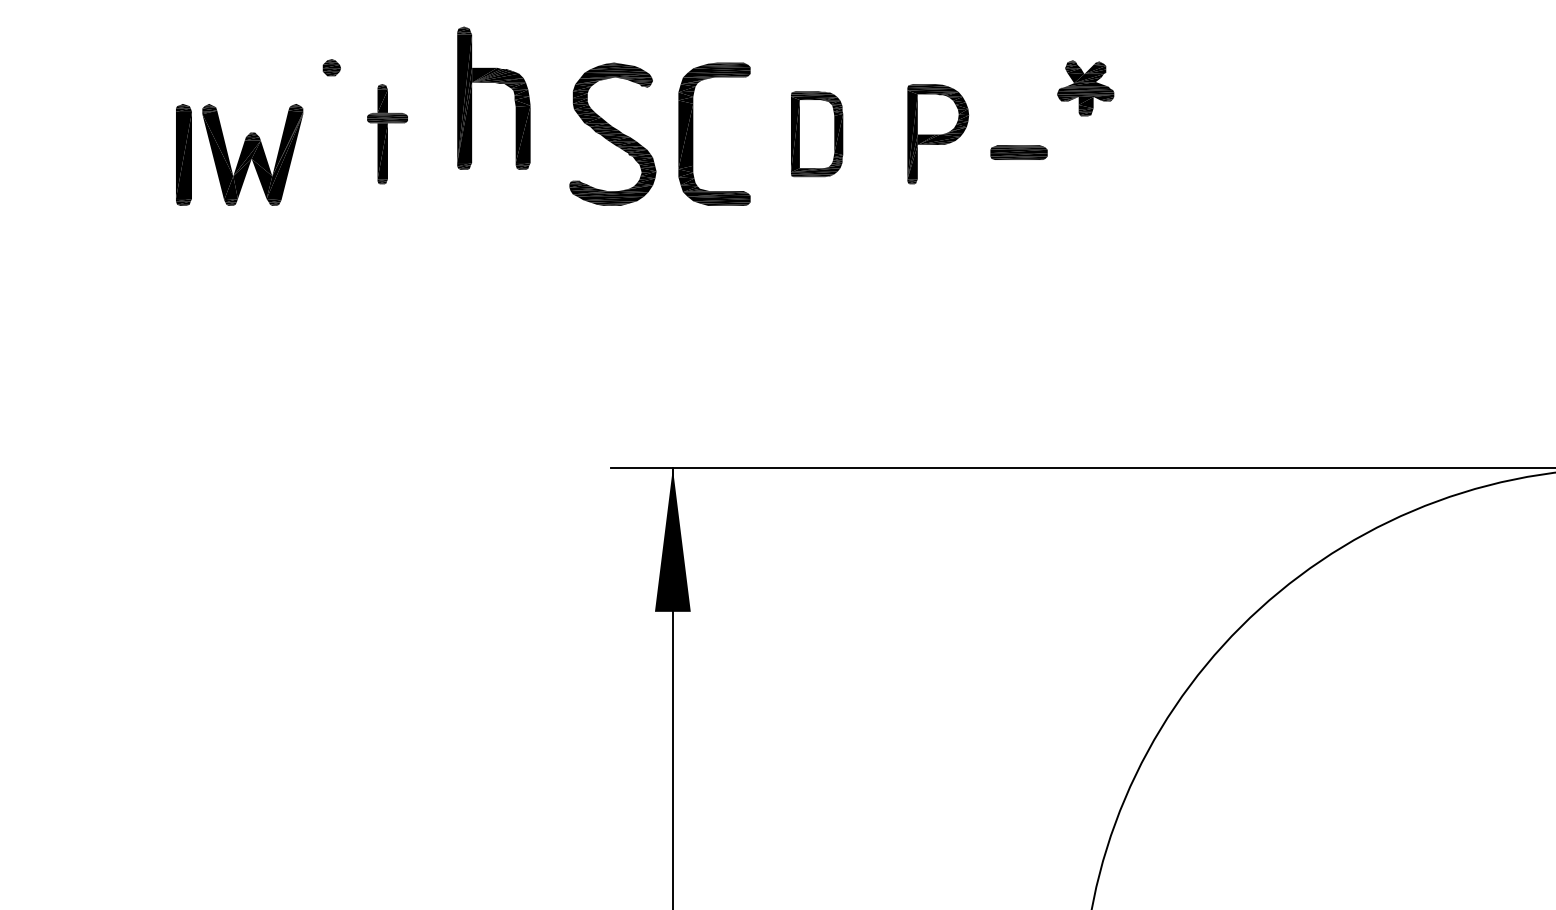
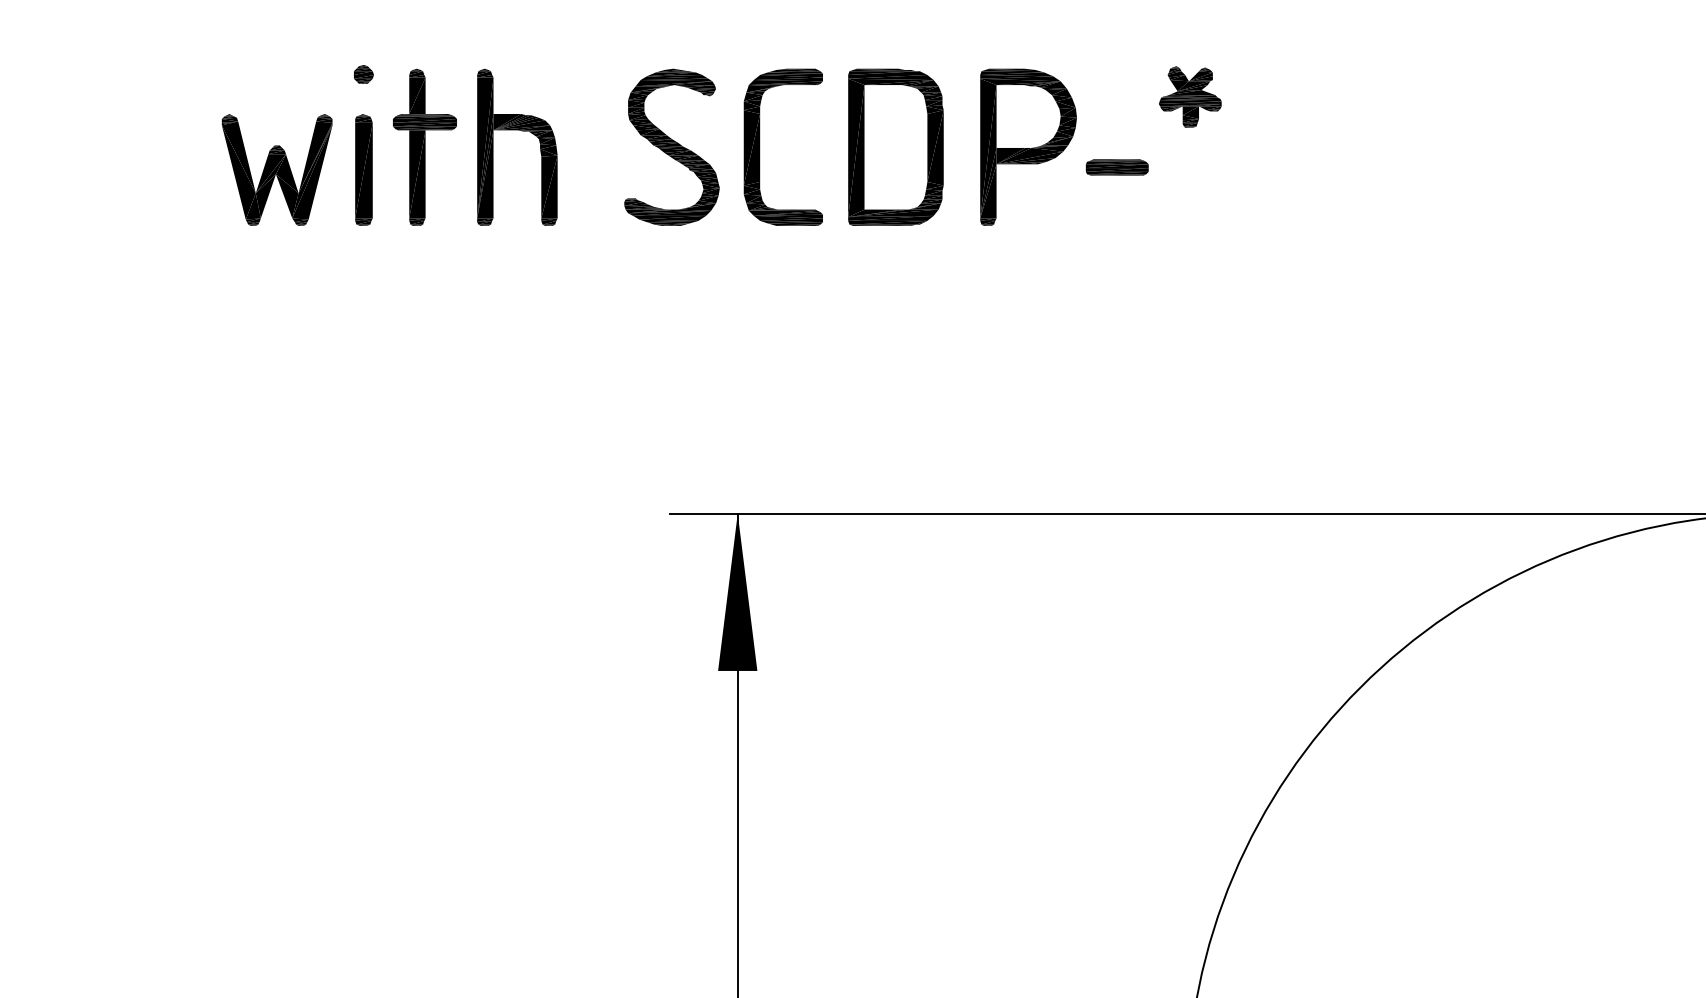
part: (496, 83) -> (520, 131), moved
part: (387, 133) -> (424, 146), size x1.43
part: (816, 133) -> (895, 146), size x1.67
part: (938, 133) -> (1028, 146), size x1.43
part: (183, 154) -> (363, 169), moved

